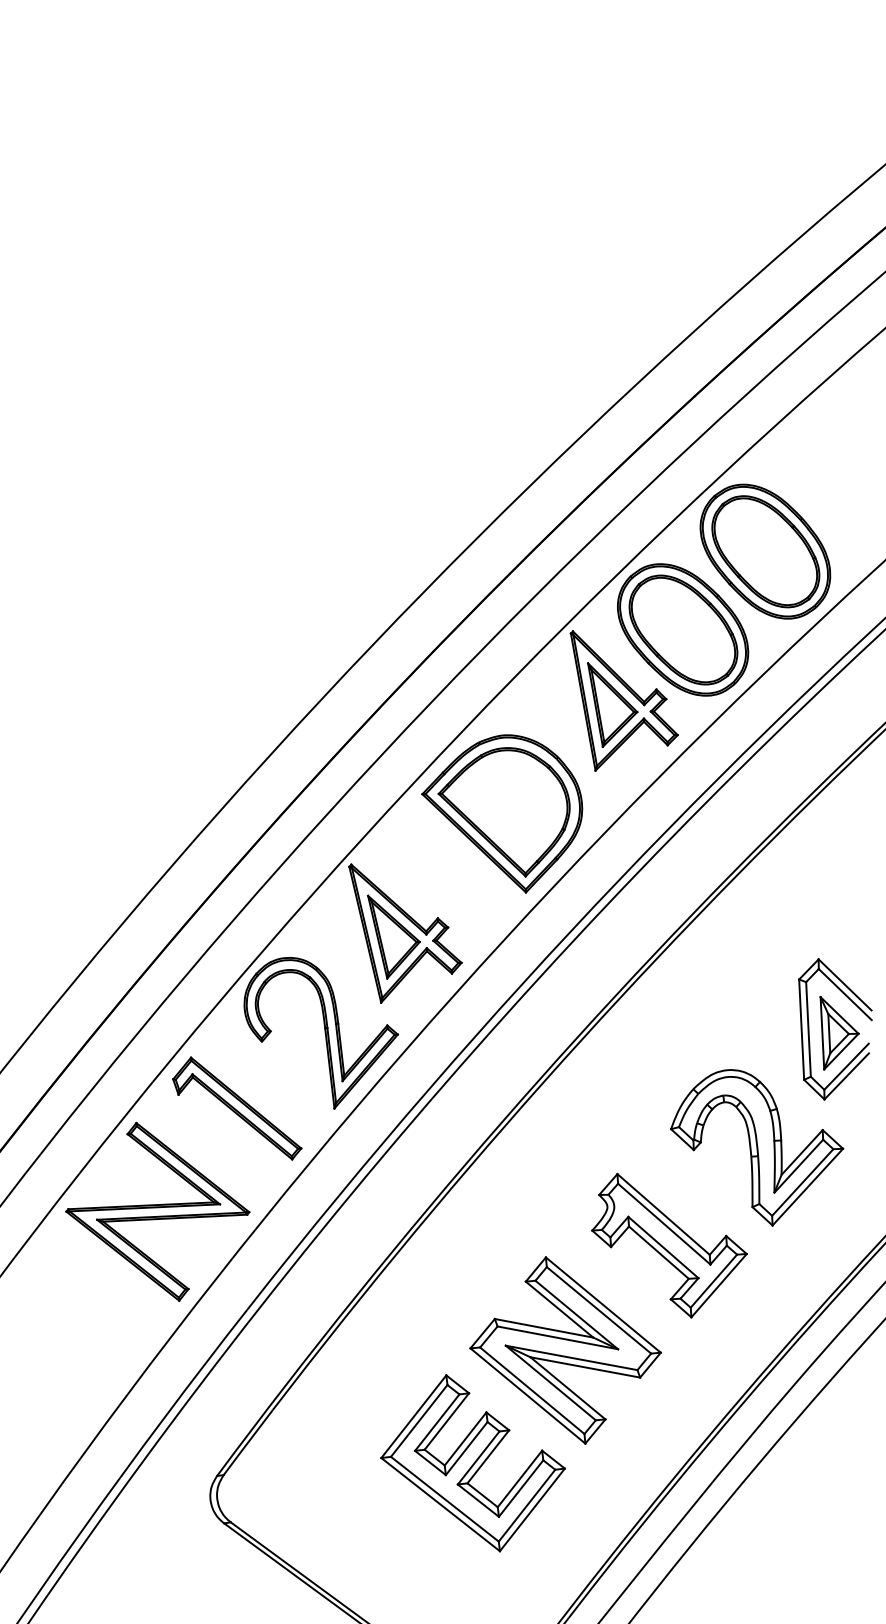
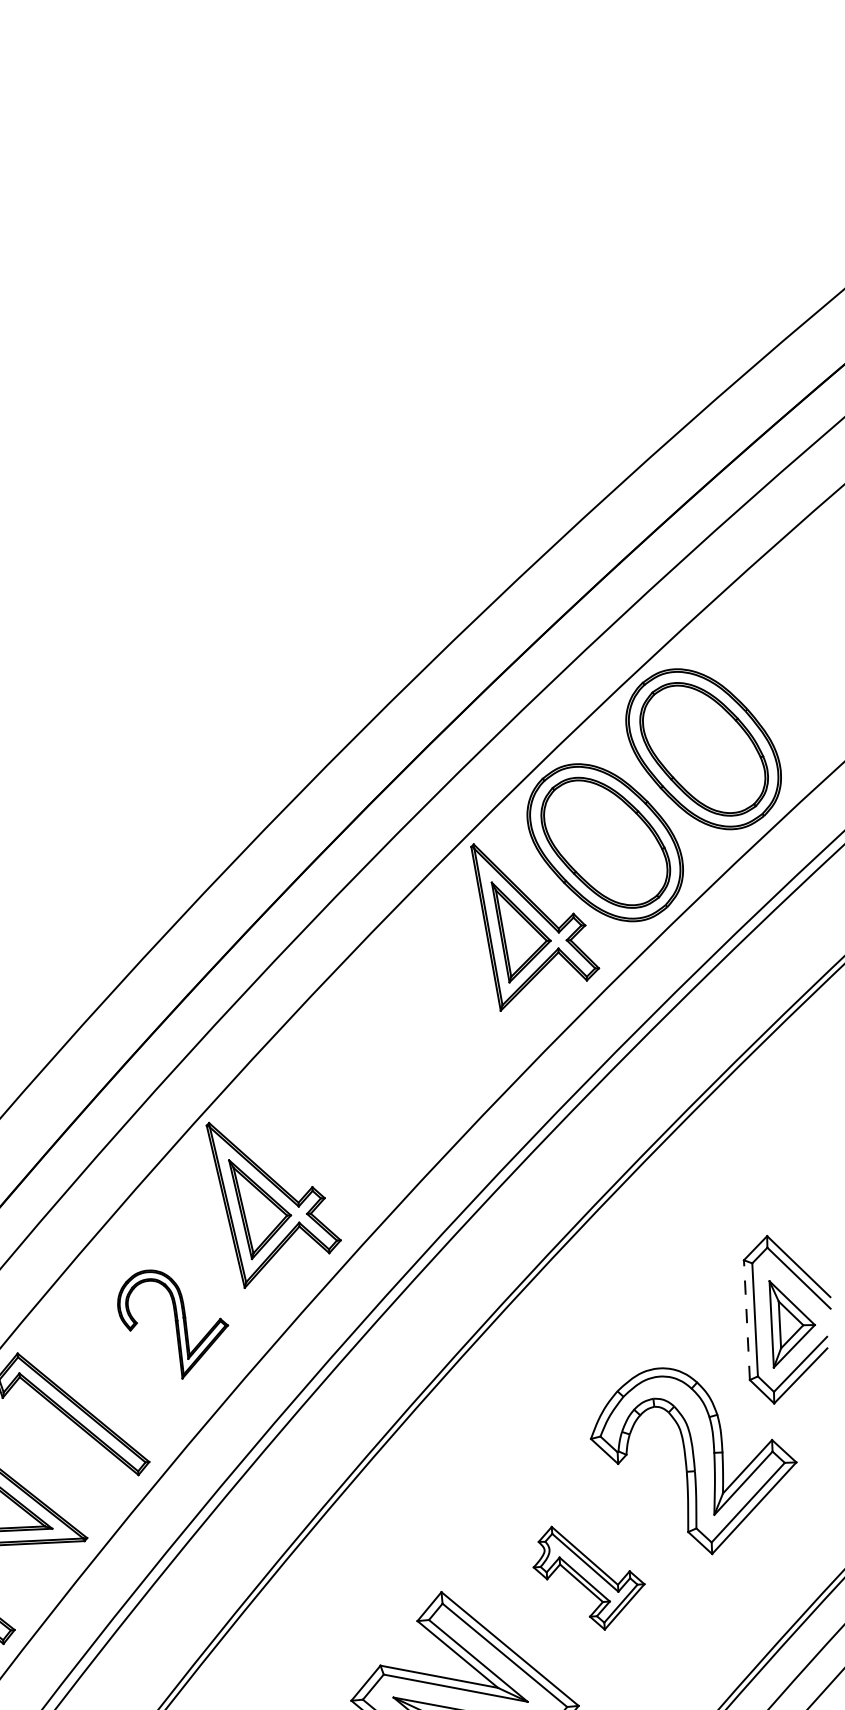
part: (502, 813) -> (389, 1061), removed
line: (801, 1029) -> (746, 1319), solid -> dashed
part: (320, 1033) -> (172, 1324), size x0.6
part: (669, 1245) -> (589, 1577), size x0.6

